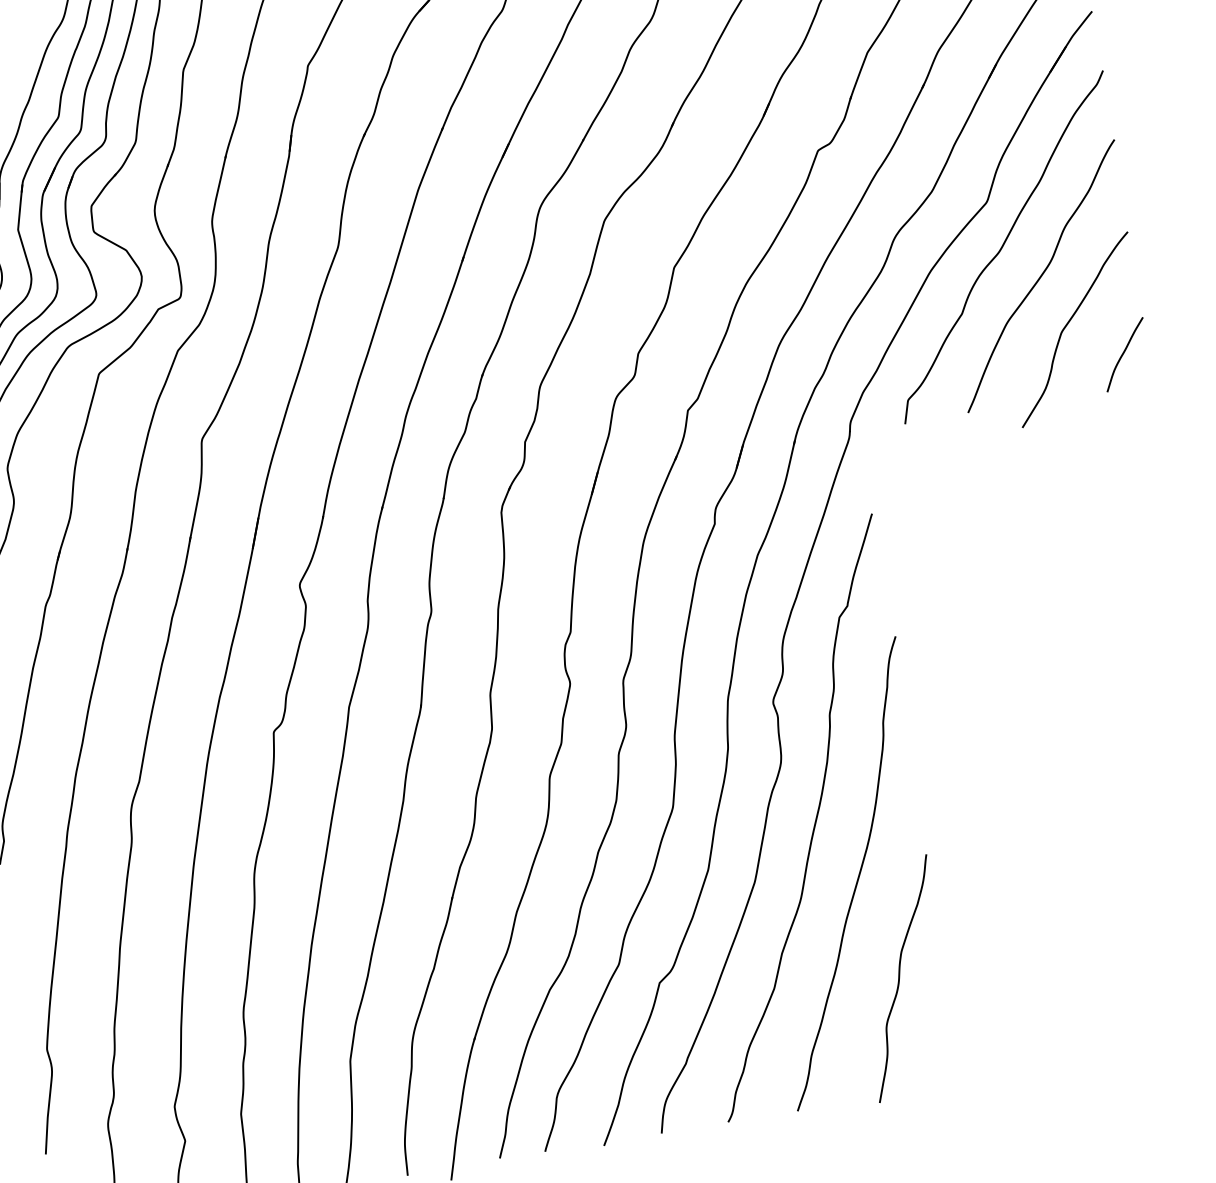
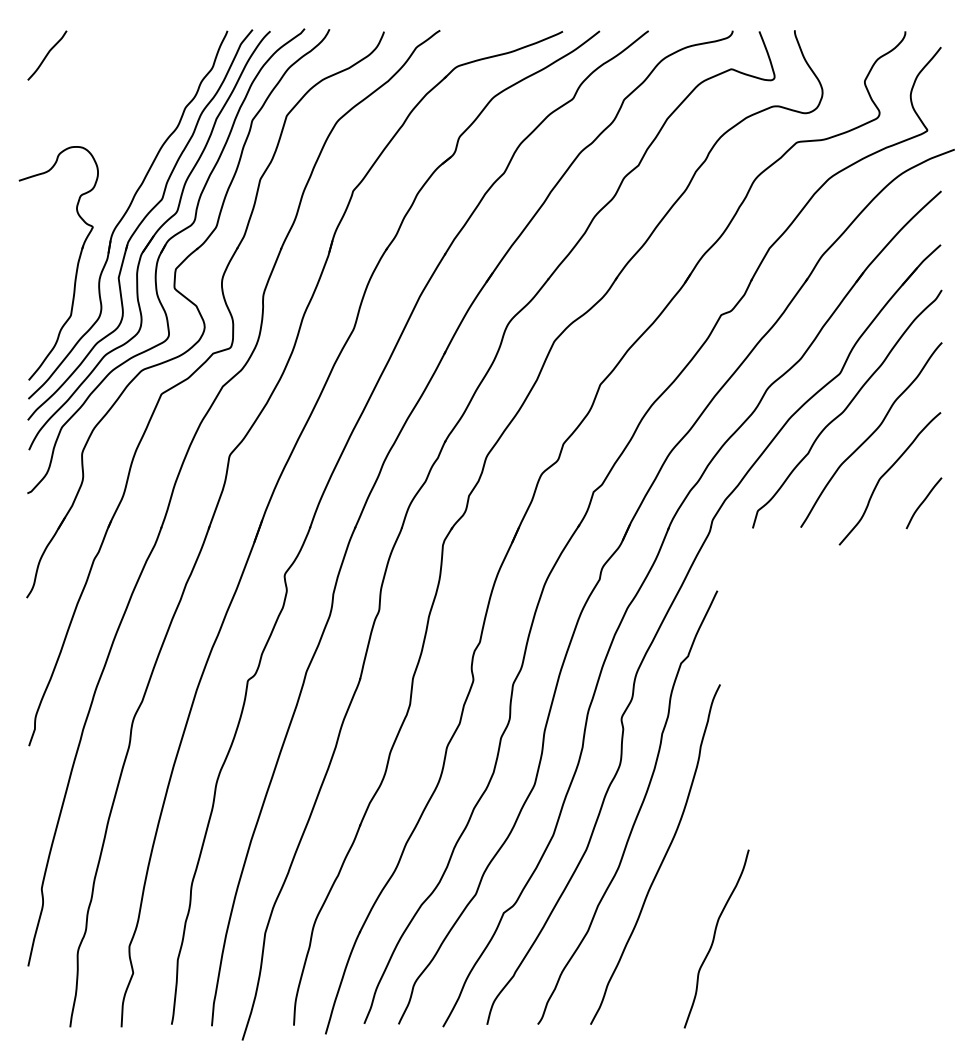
curve: (900, 978) -> (714, 938), moved

